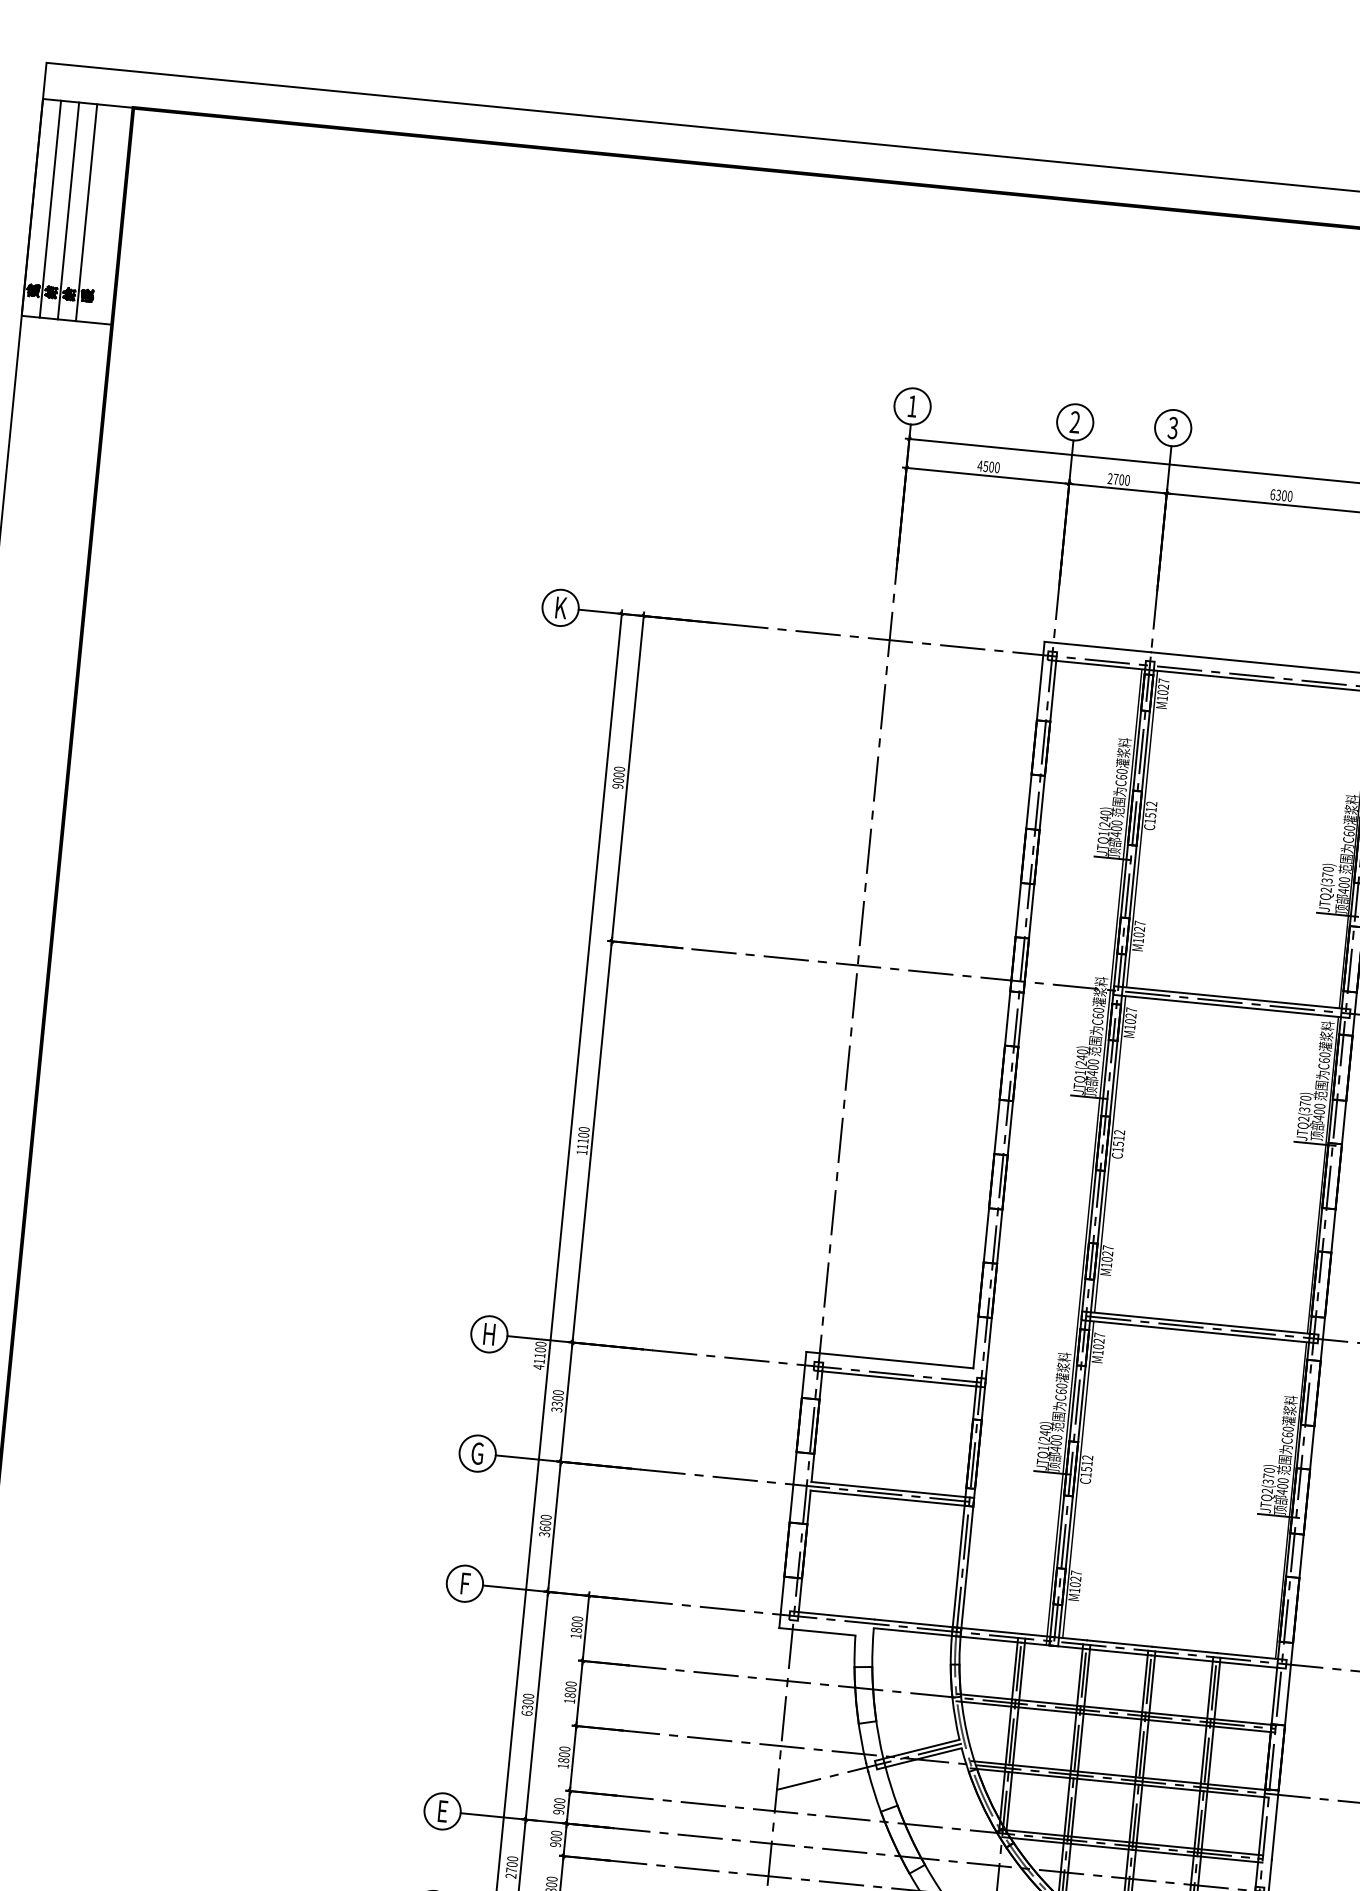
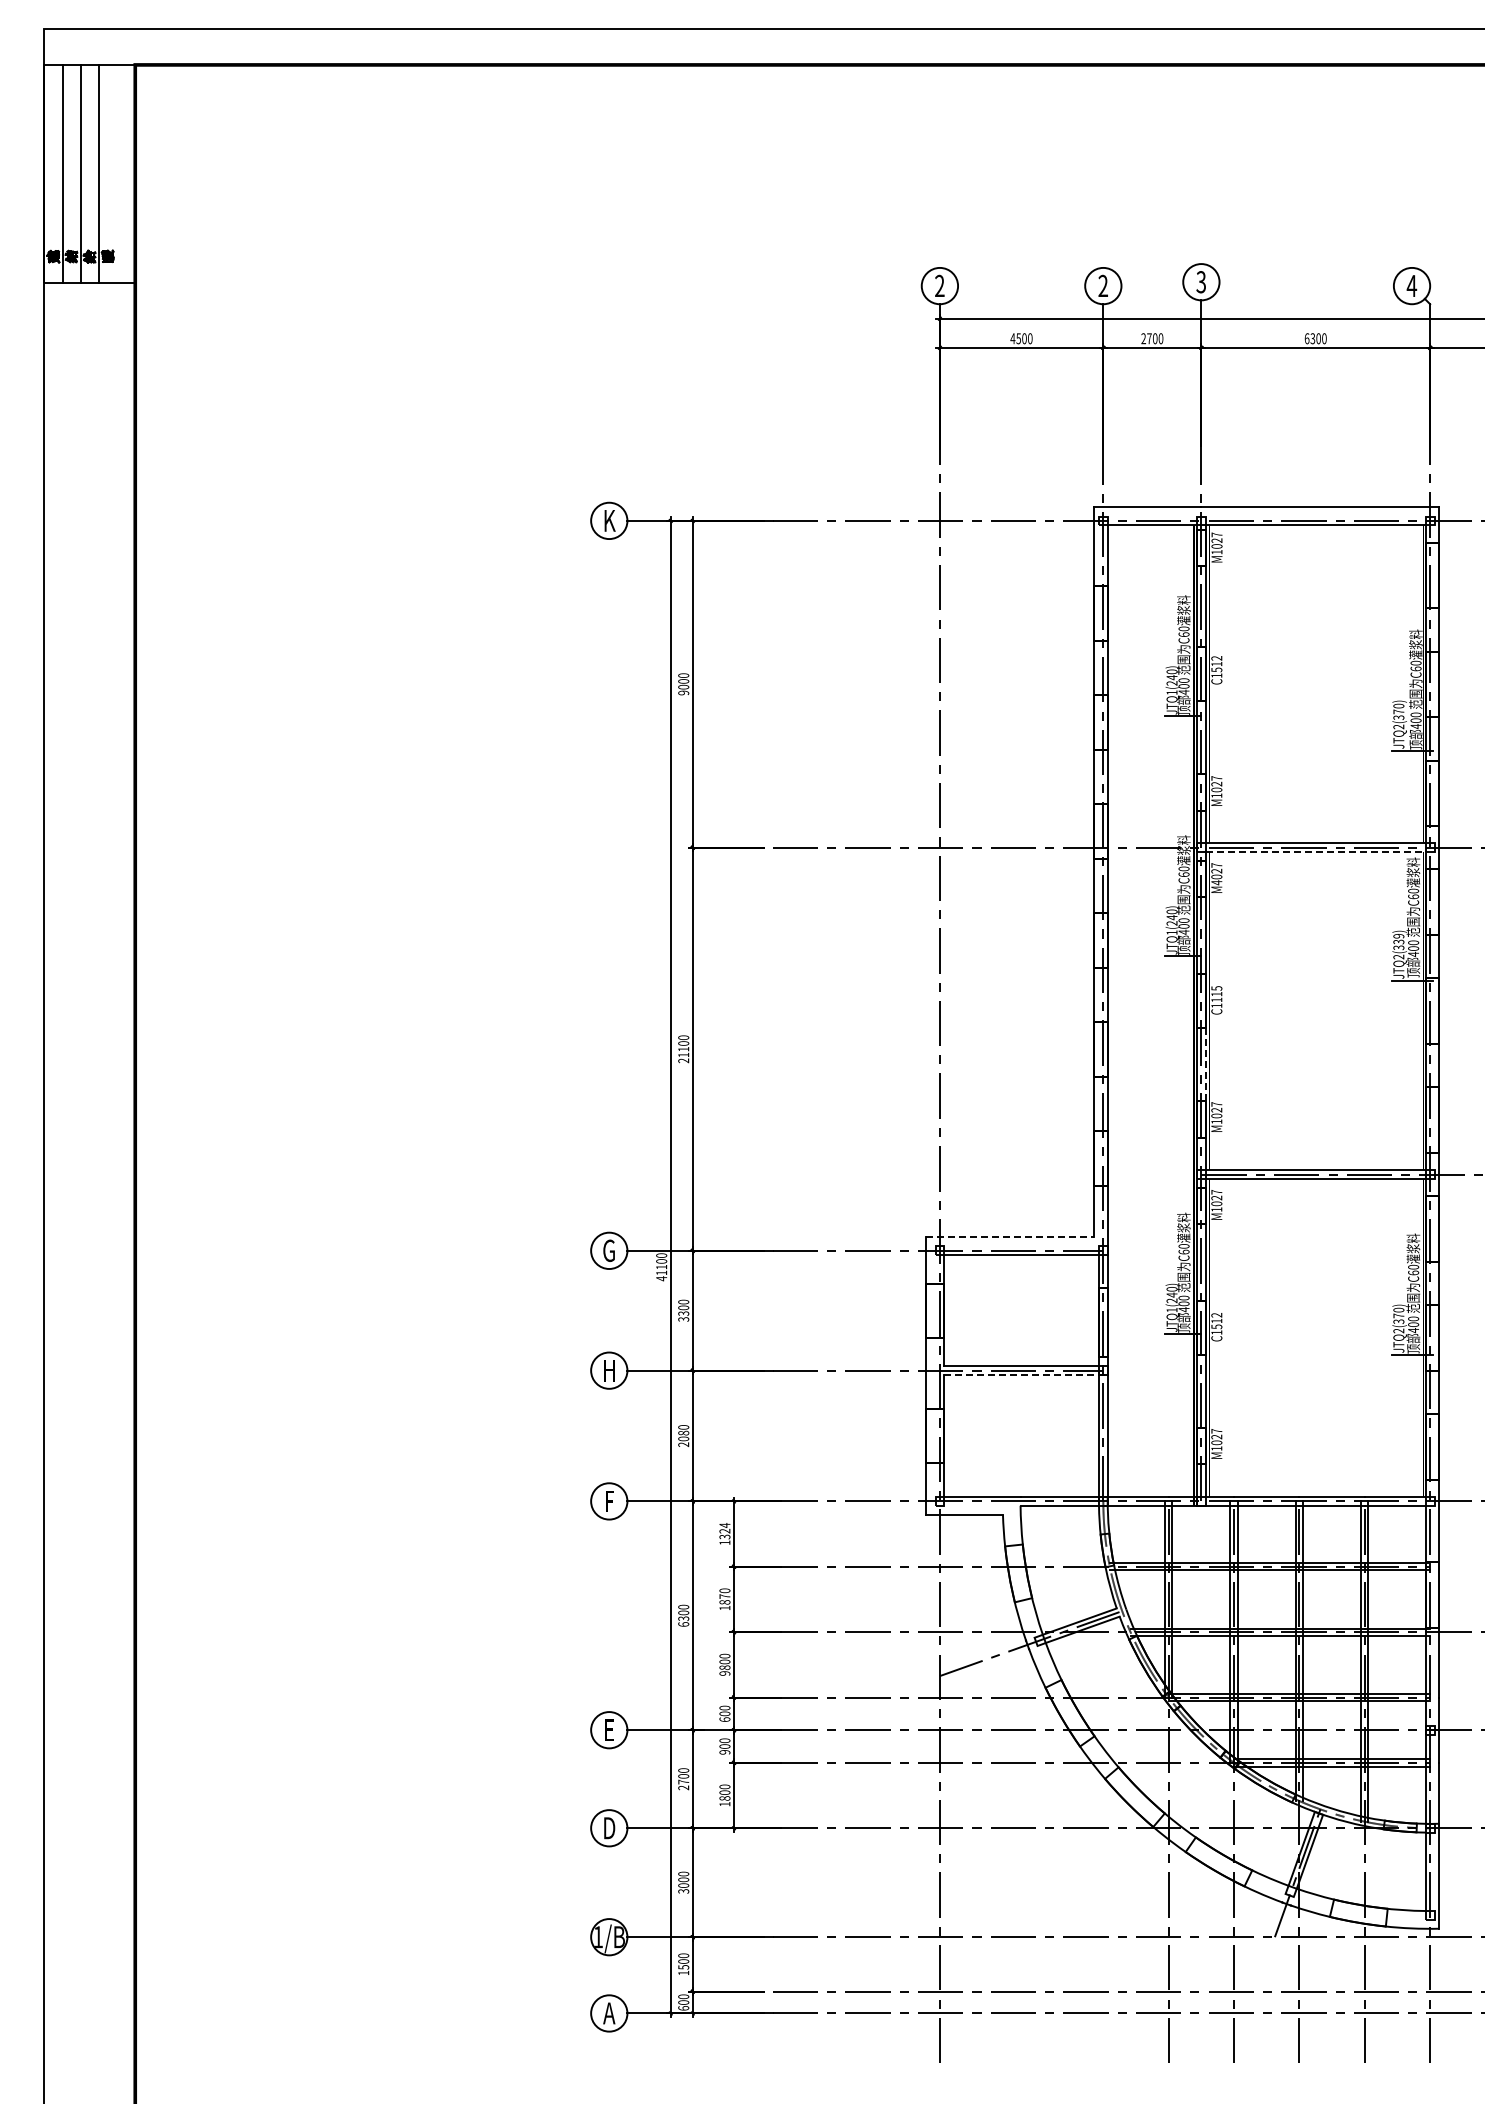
text: (912, 405) -> (939, 285), 1 -> 2
line: (1232, 1006) -> (1316, 852), solid -> dashed
text: (1129, 1027) -> (1216, 882), M1027 -> M4027
text: (1305, 1101) -> (1398, 939), JTQ2(370) -> JTQ2(339)
text: (1118, 1138) -> (1216, 994), C1512 -> C1115
text: (581, 1152) -> (683, 1060), 11100 -> 21100
line: (1100, 1207) -> (1205, 1064), solid -> dashed
text: (488, 1333) -> (608, 1250), H -> G
line: (890, 1360) -> (1010, 1237), solid -> dashed
text: (476, 1453) -> (608, 1370), G -> H
line: (891, 1499) -> (1025, 1375), solid -> dashed
text: (544, 1528) -> (683, 1438), 3600 -> 2080
text: (576, 1624) -> (724, 1531), 1800 -> 1324
text: (570, 1689) -> (724, 1596), 1800 -> 1870
text: (562, 1766) -> (724, 1673), 1800 -> 9800
text: (558, 1812) -> (724, 1719), 900 -> 600

